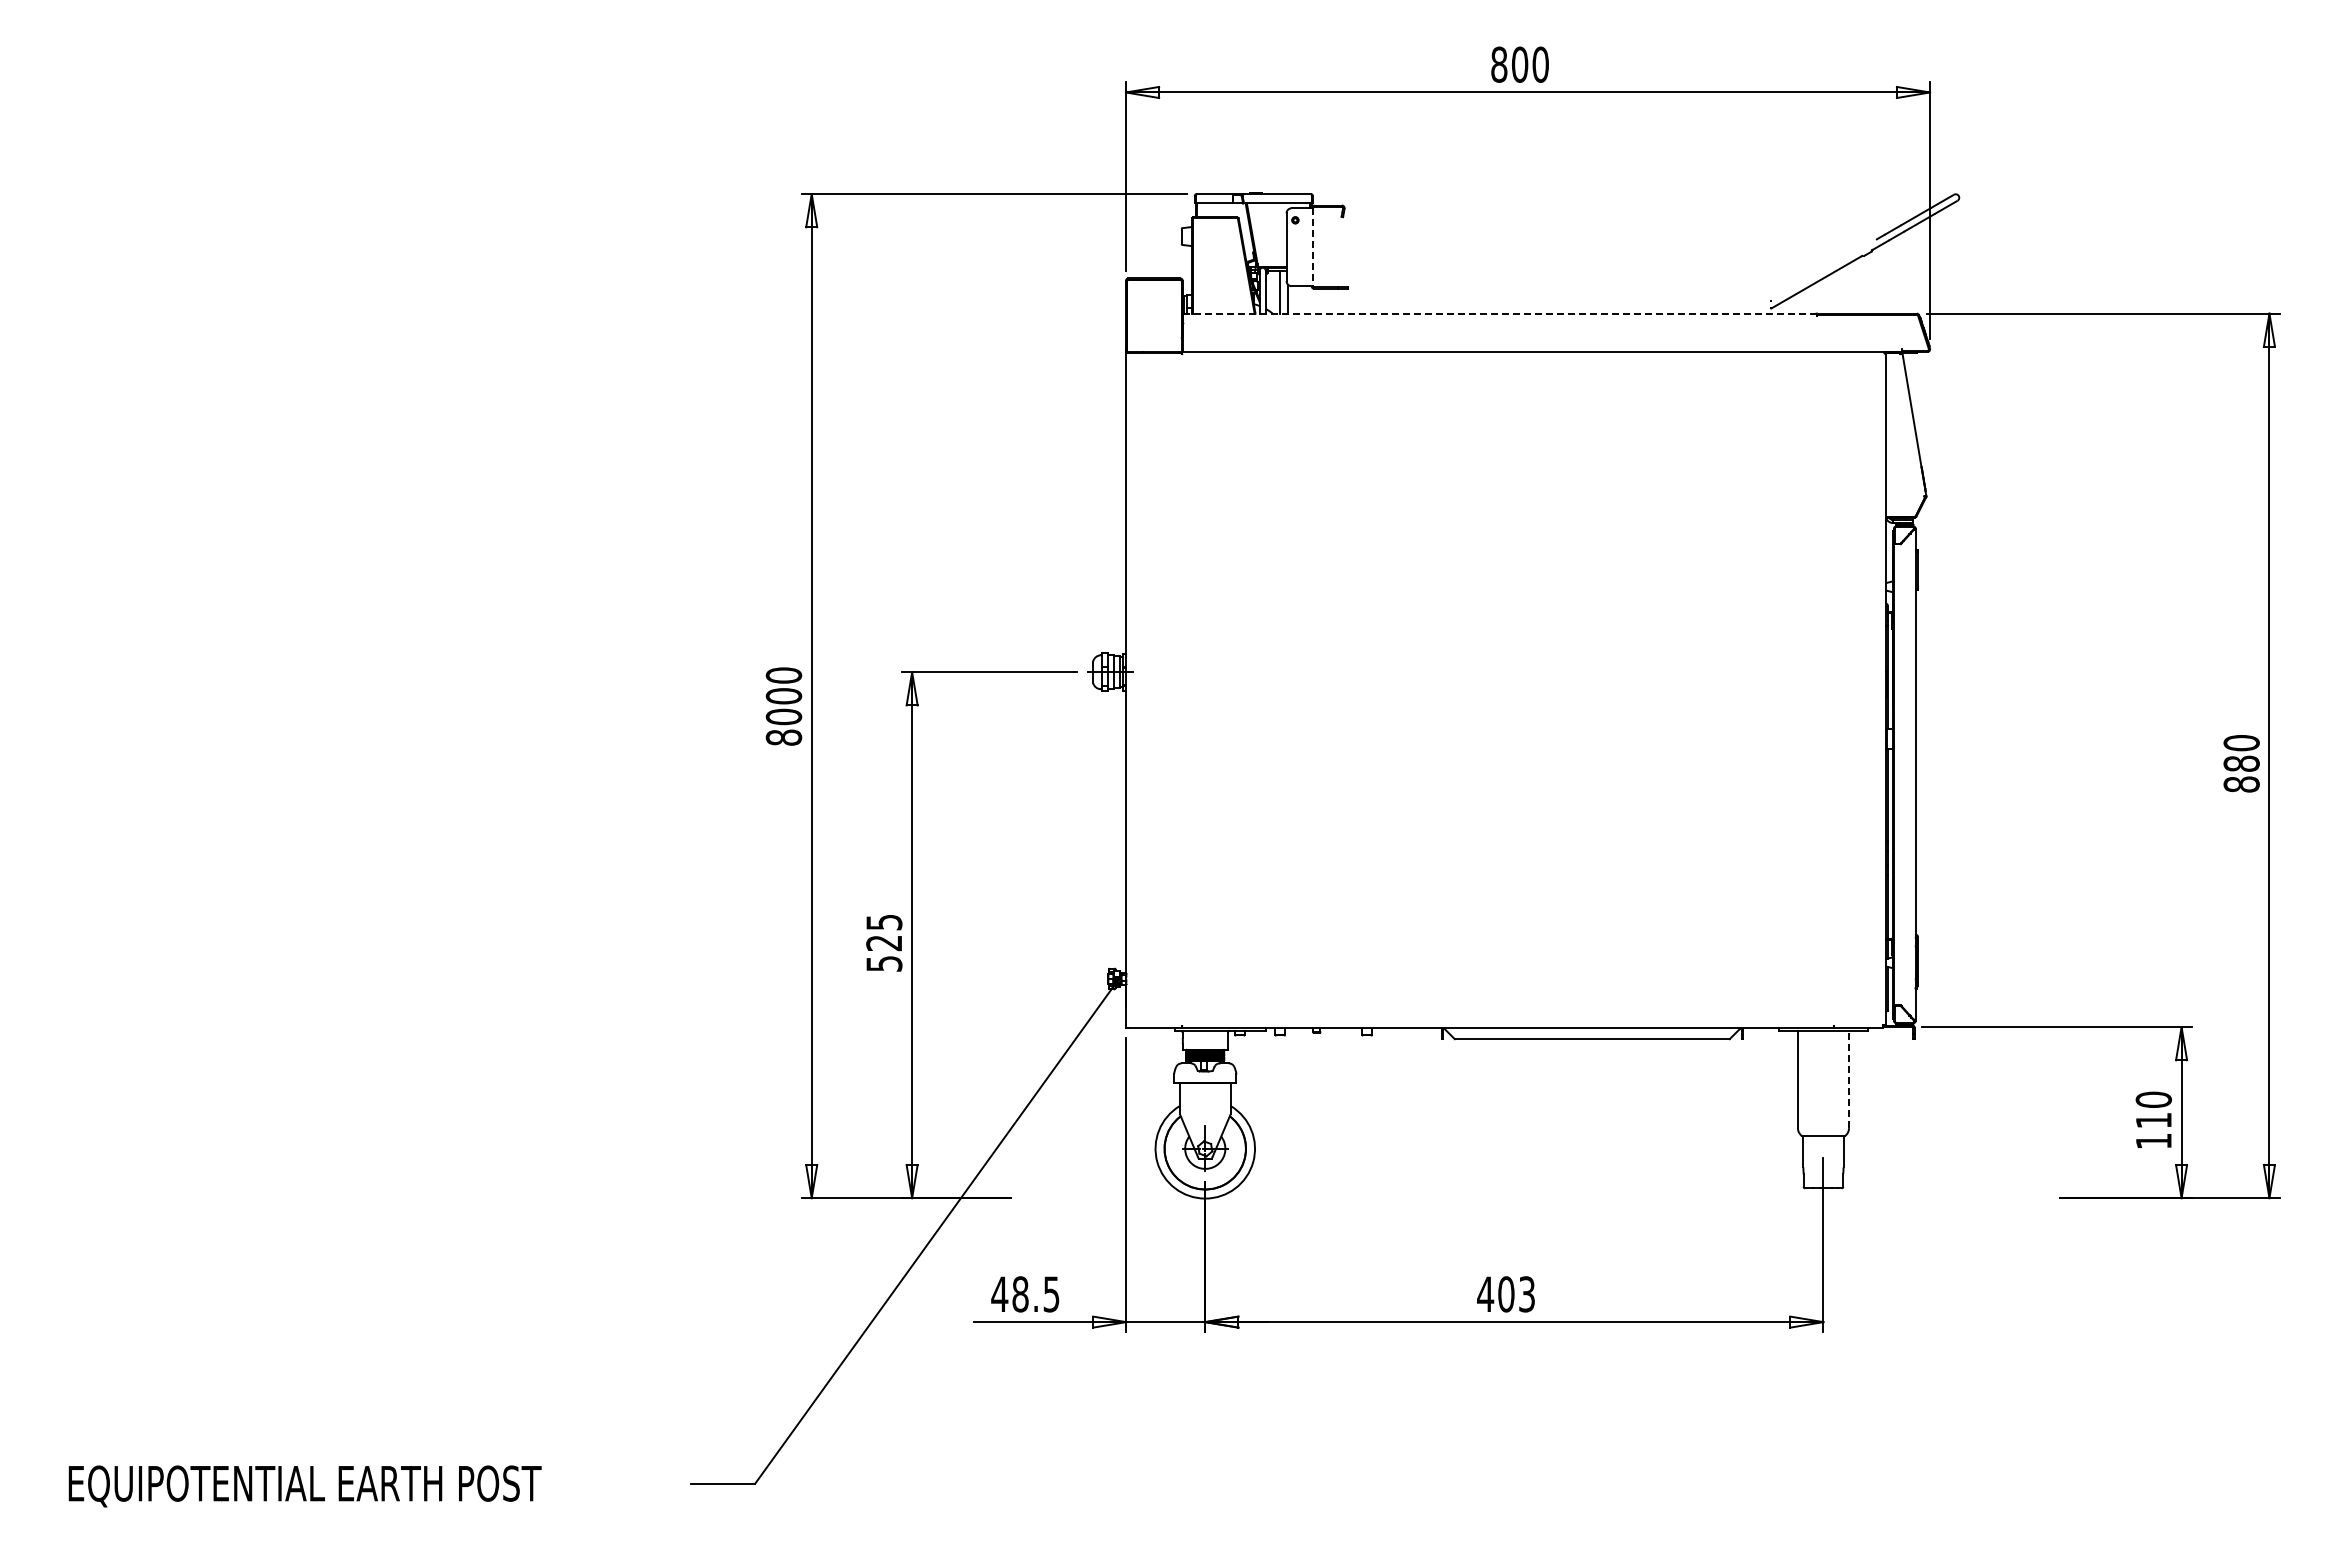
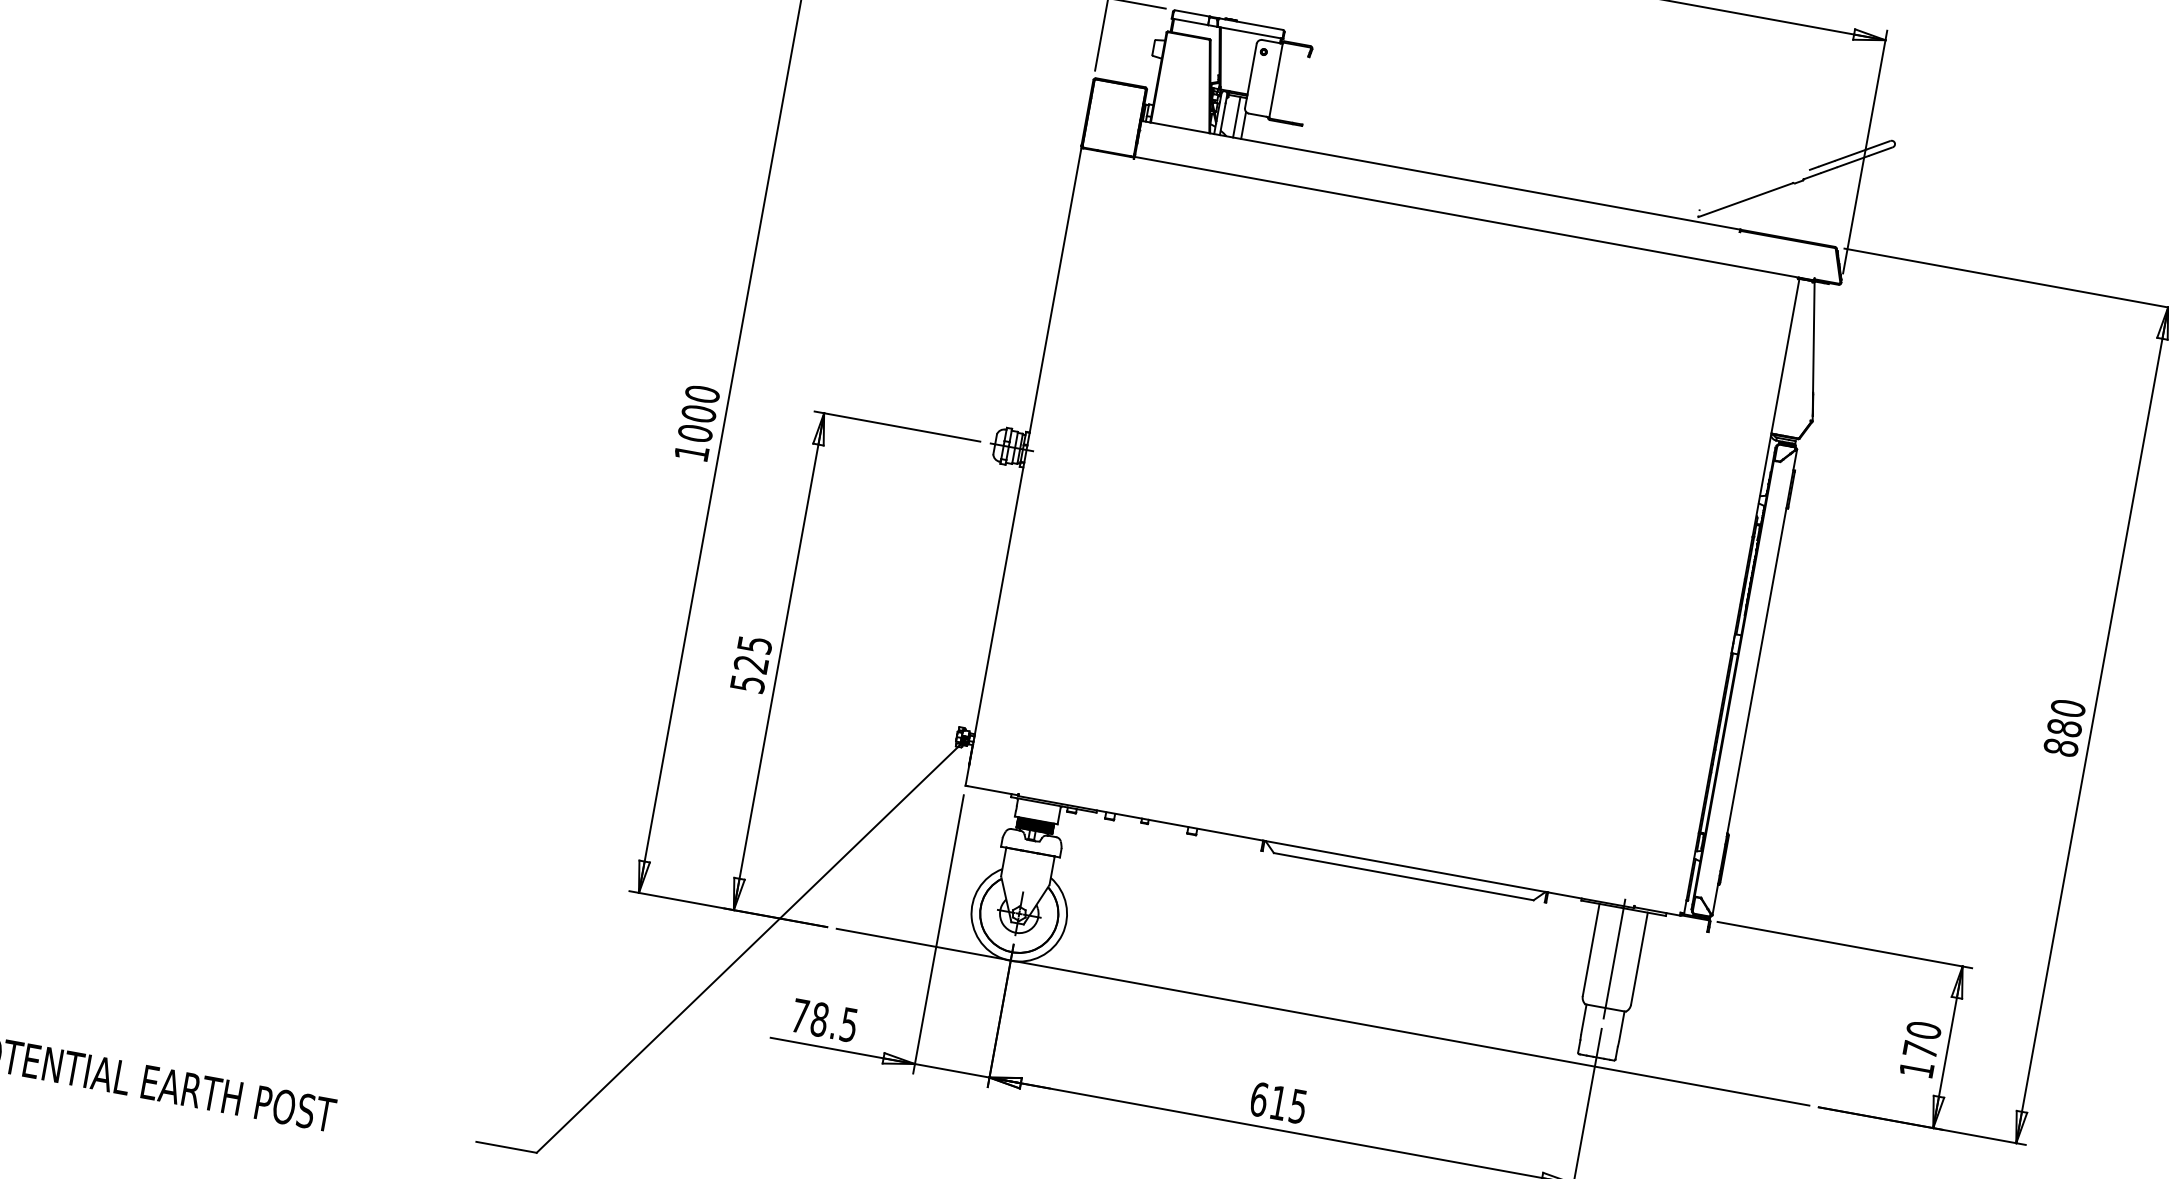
line: (1313, 247) -> (1276, 80), dashed -> solid
line: (1499, 313) -> (1440, 175), dashed -> solid
text: (783, 737) -> (691, 452), 8000 -> 1000
line: (1823, 1079) -> (1615, 954), added
line: (1849, 1079) -> (1639, 958), dashed -> solid
text: (2153, 1120) -> (1920, 1049), 110 -> 170
line: (1535, 1198) -> (1322, 1017), added
text: (999, 1293) -> (800, 1015), 48.5 -> 78.5
text: (1505, 1294) -> (1277, 1103), 403 -> 615

